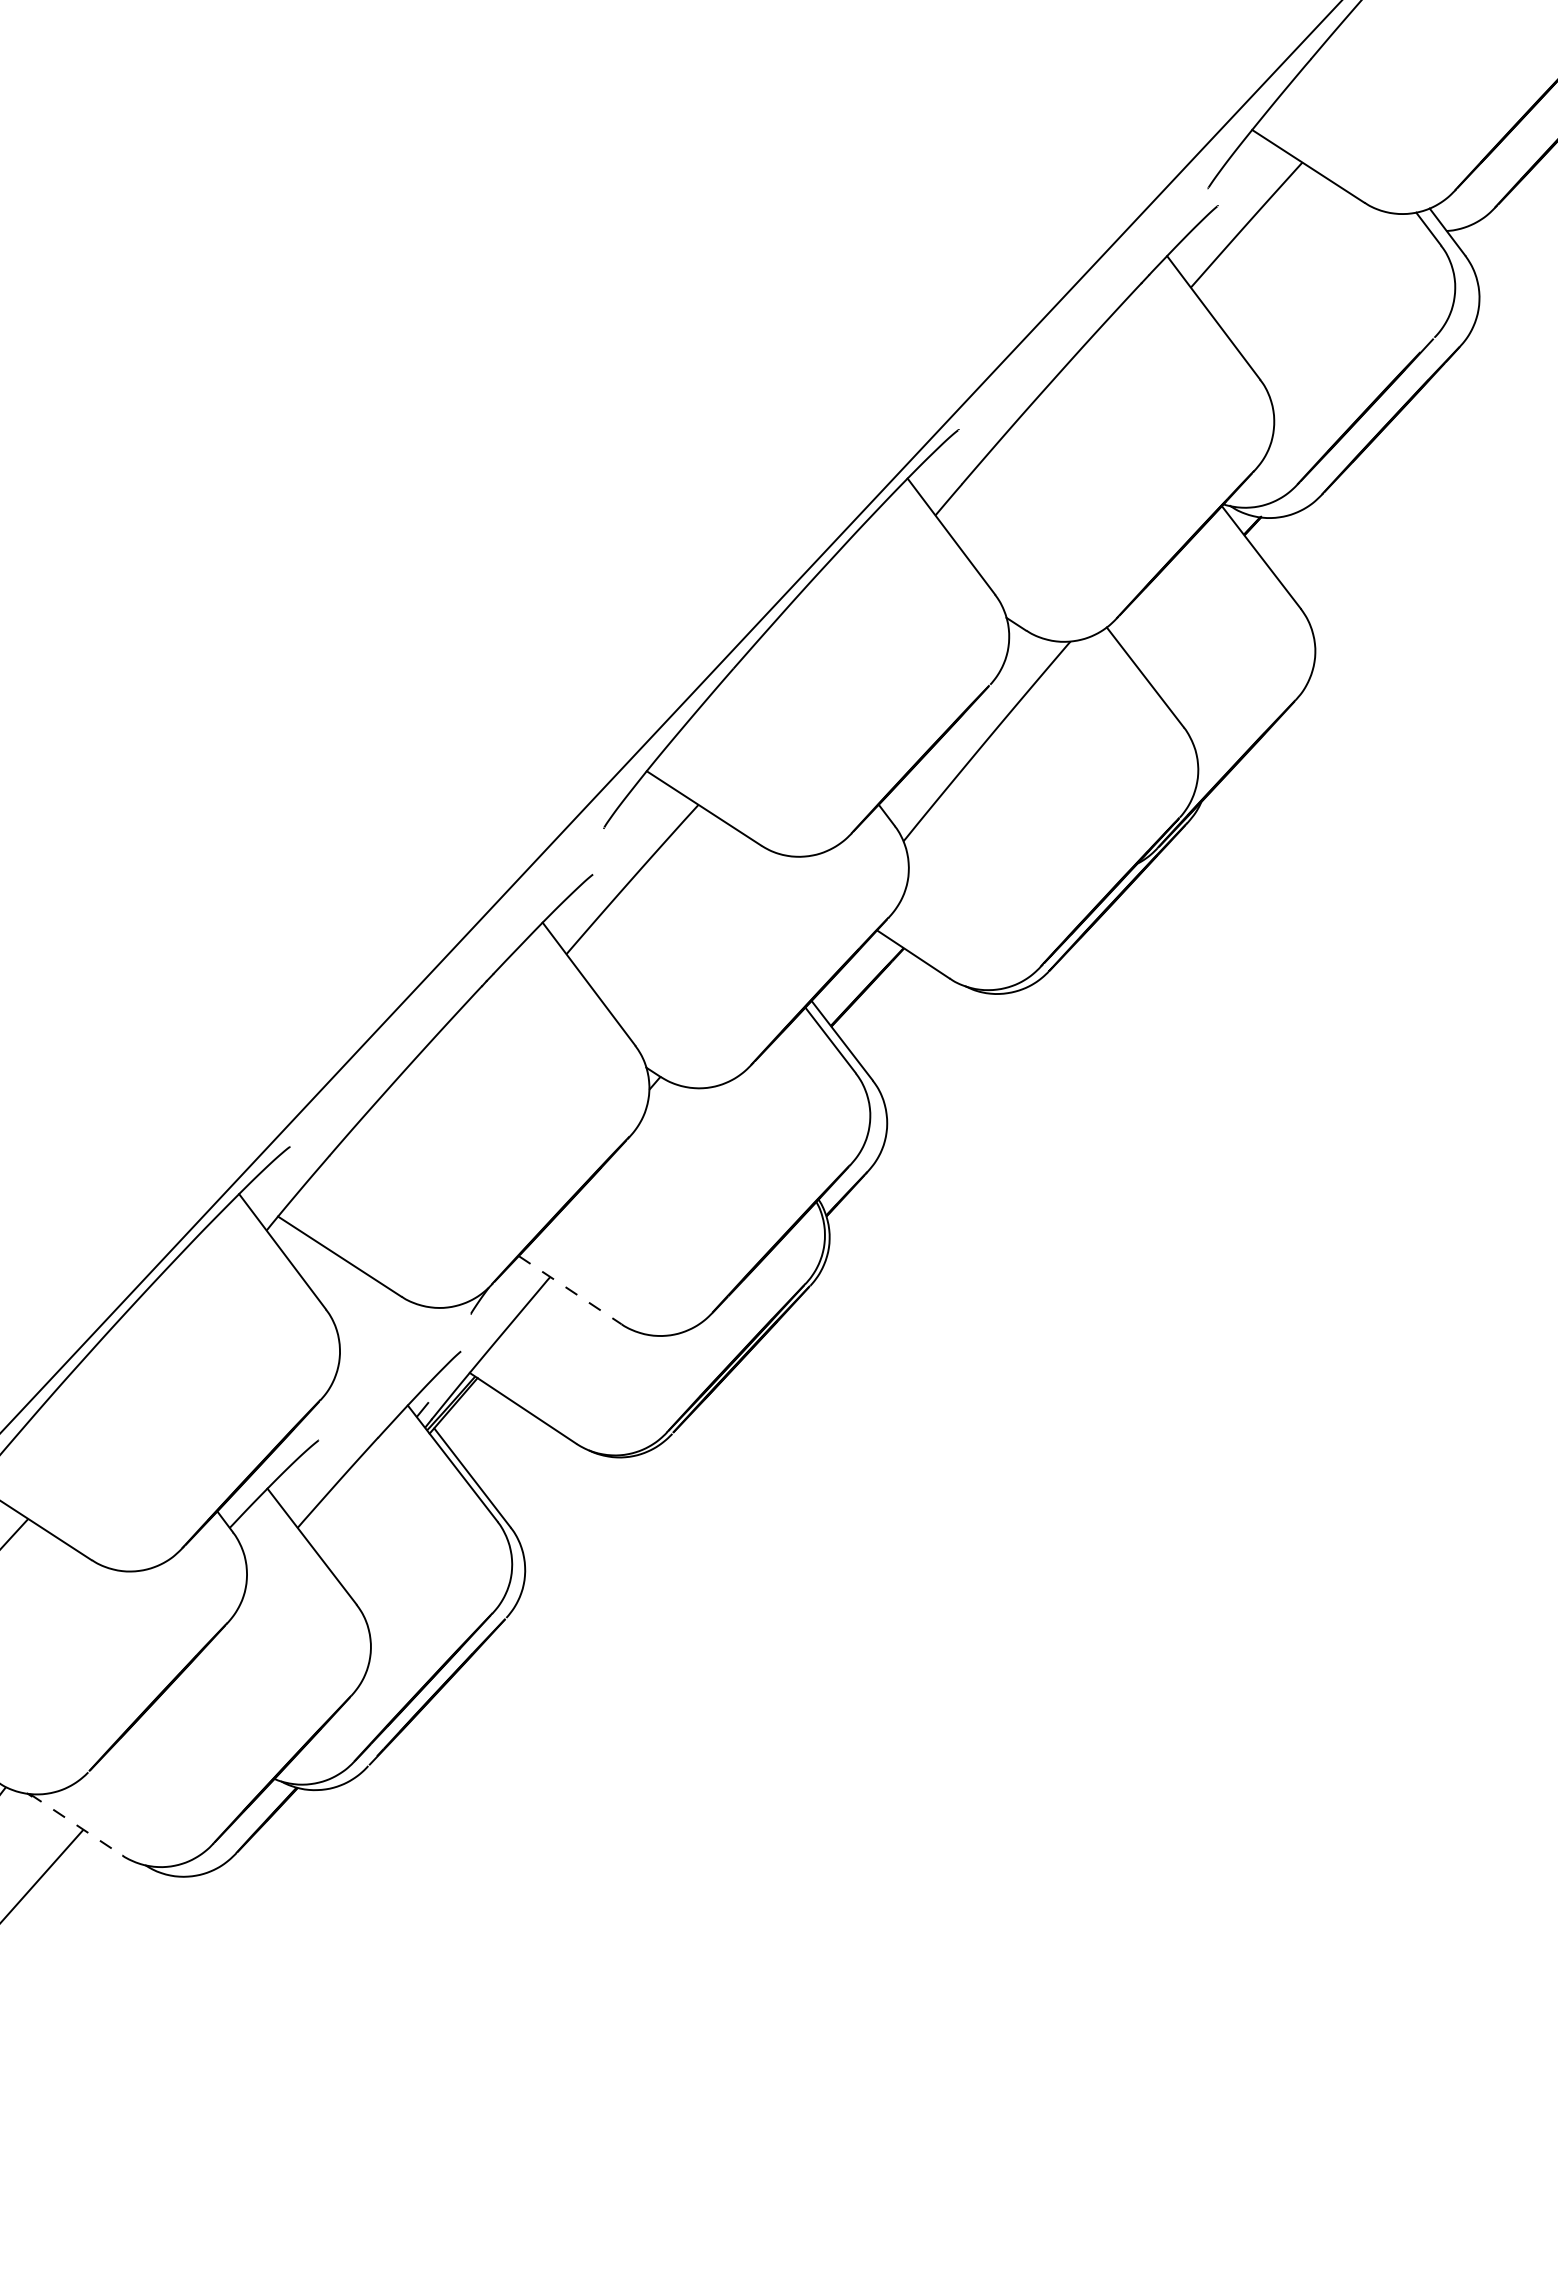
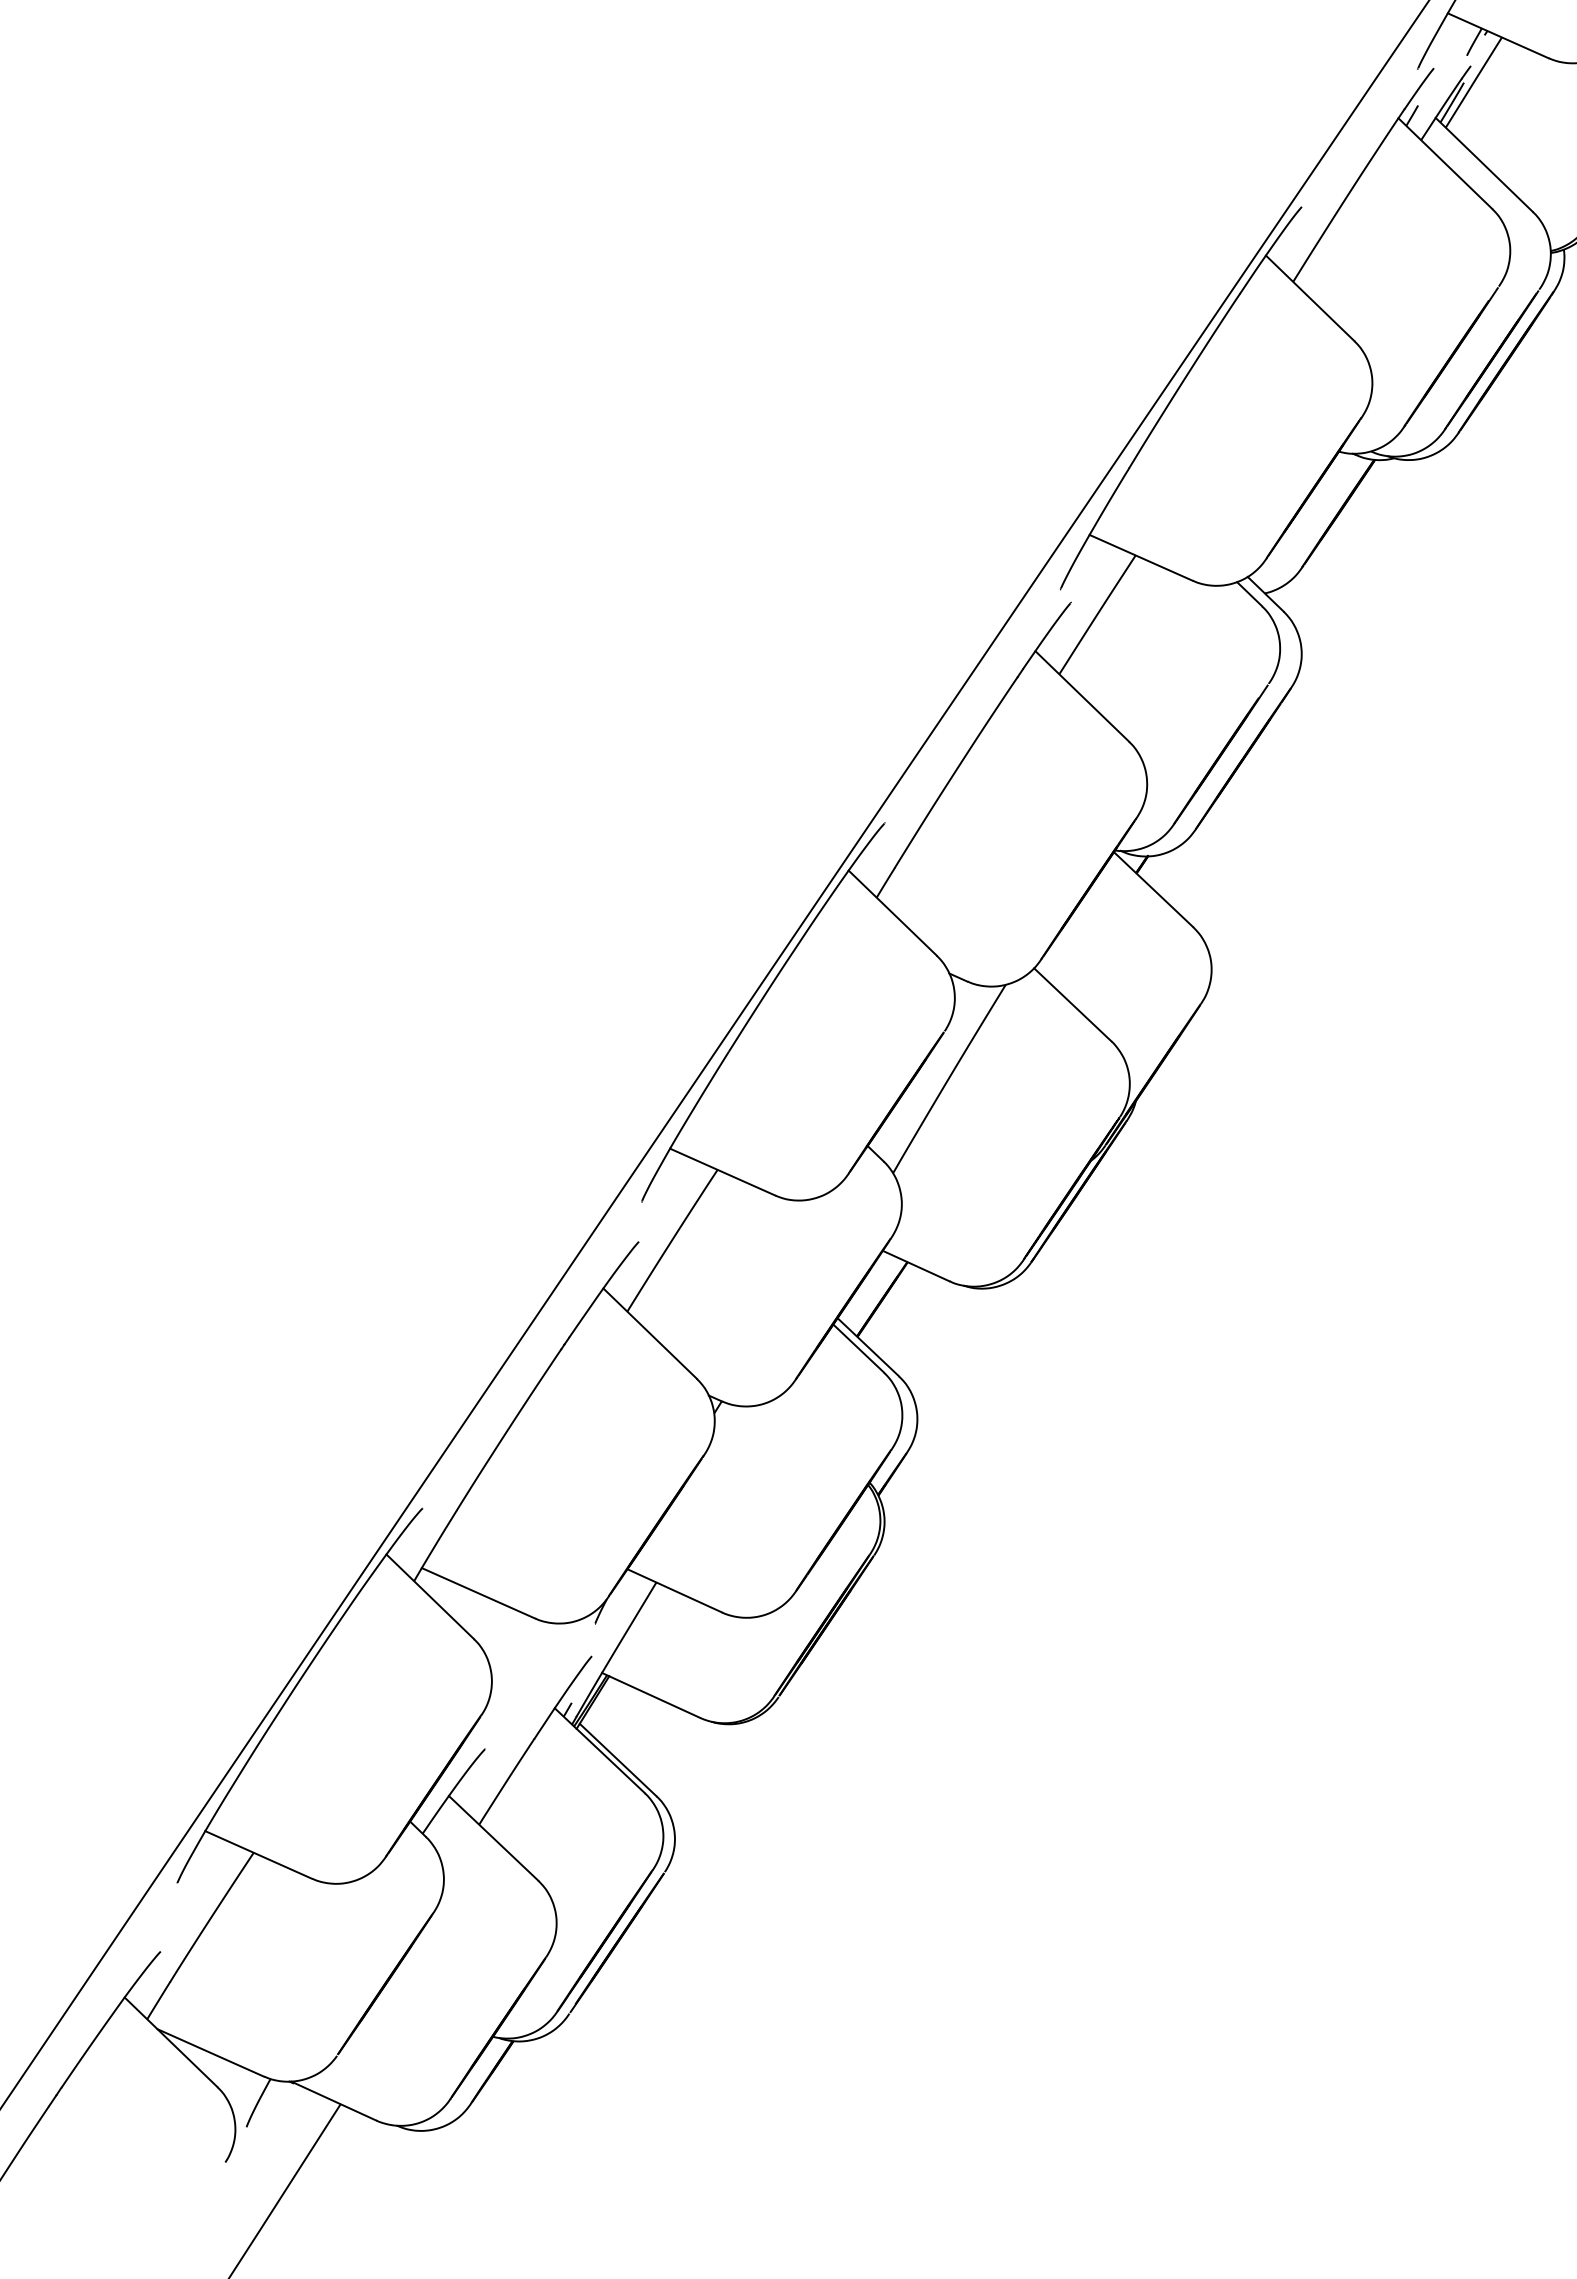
line: (569, 1289) -> (674, 1590), dashed -> solid
line: (75, 1825) -> (333, 2101), dashed -> solid

